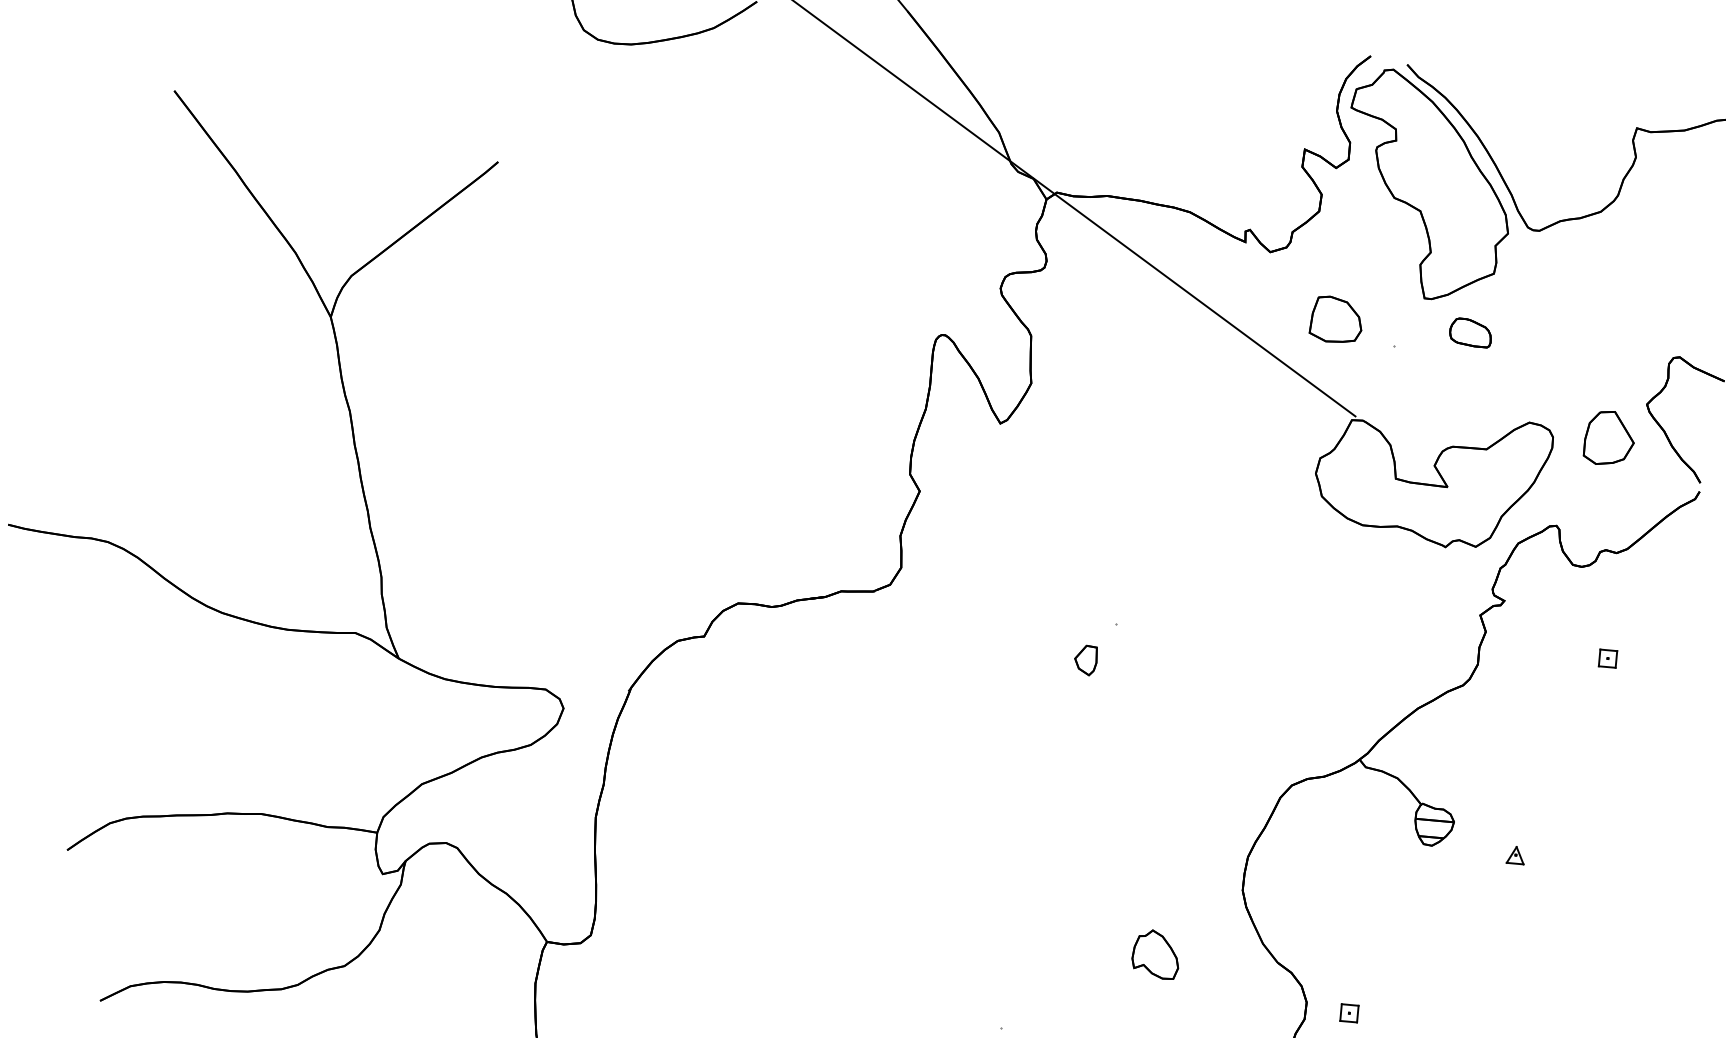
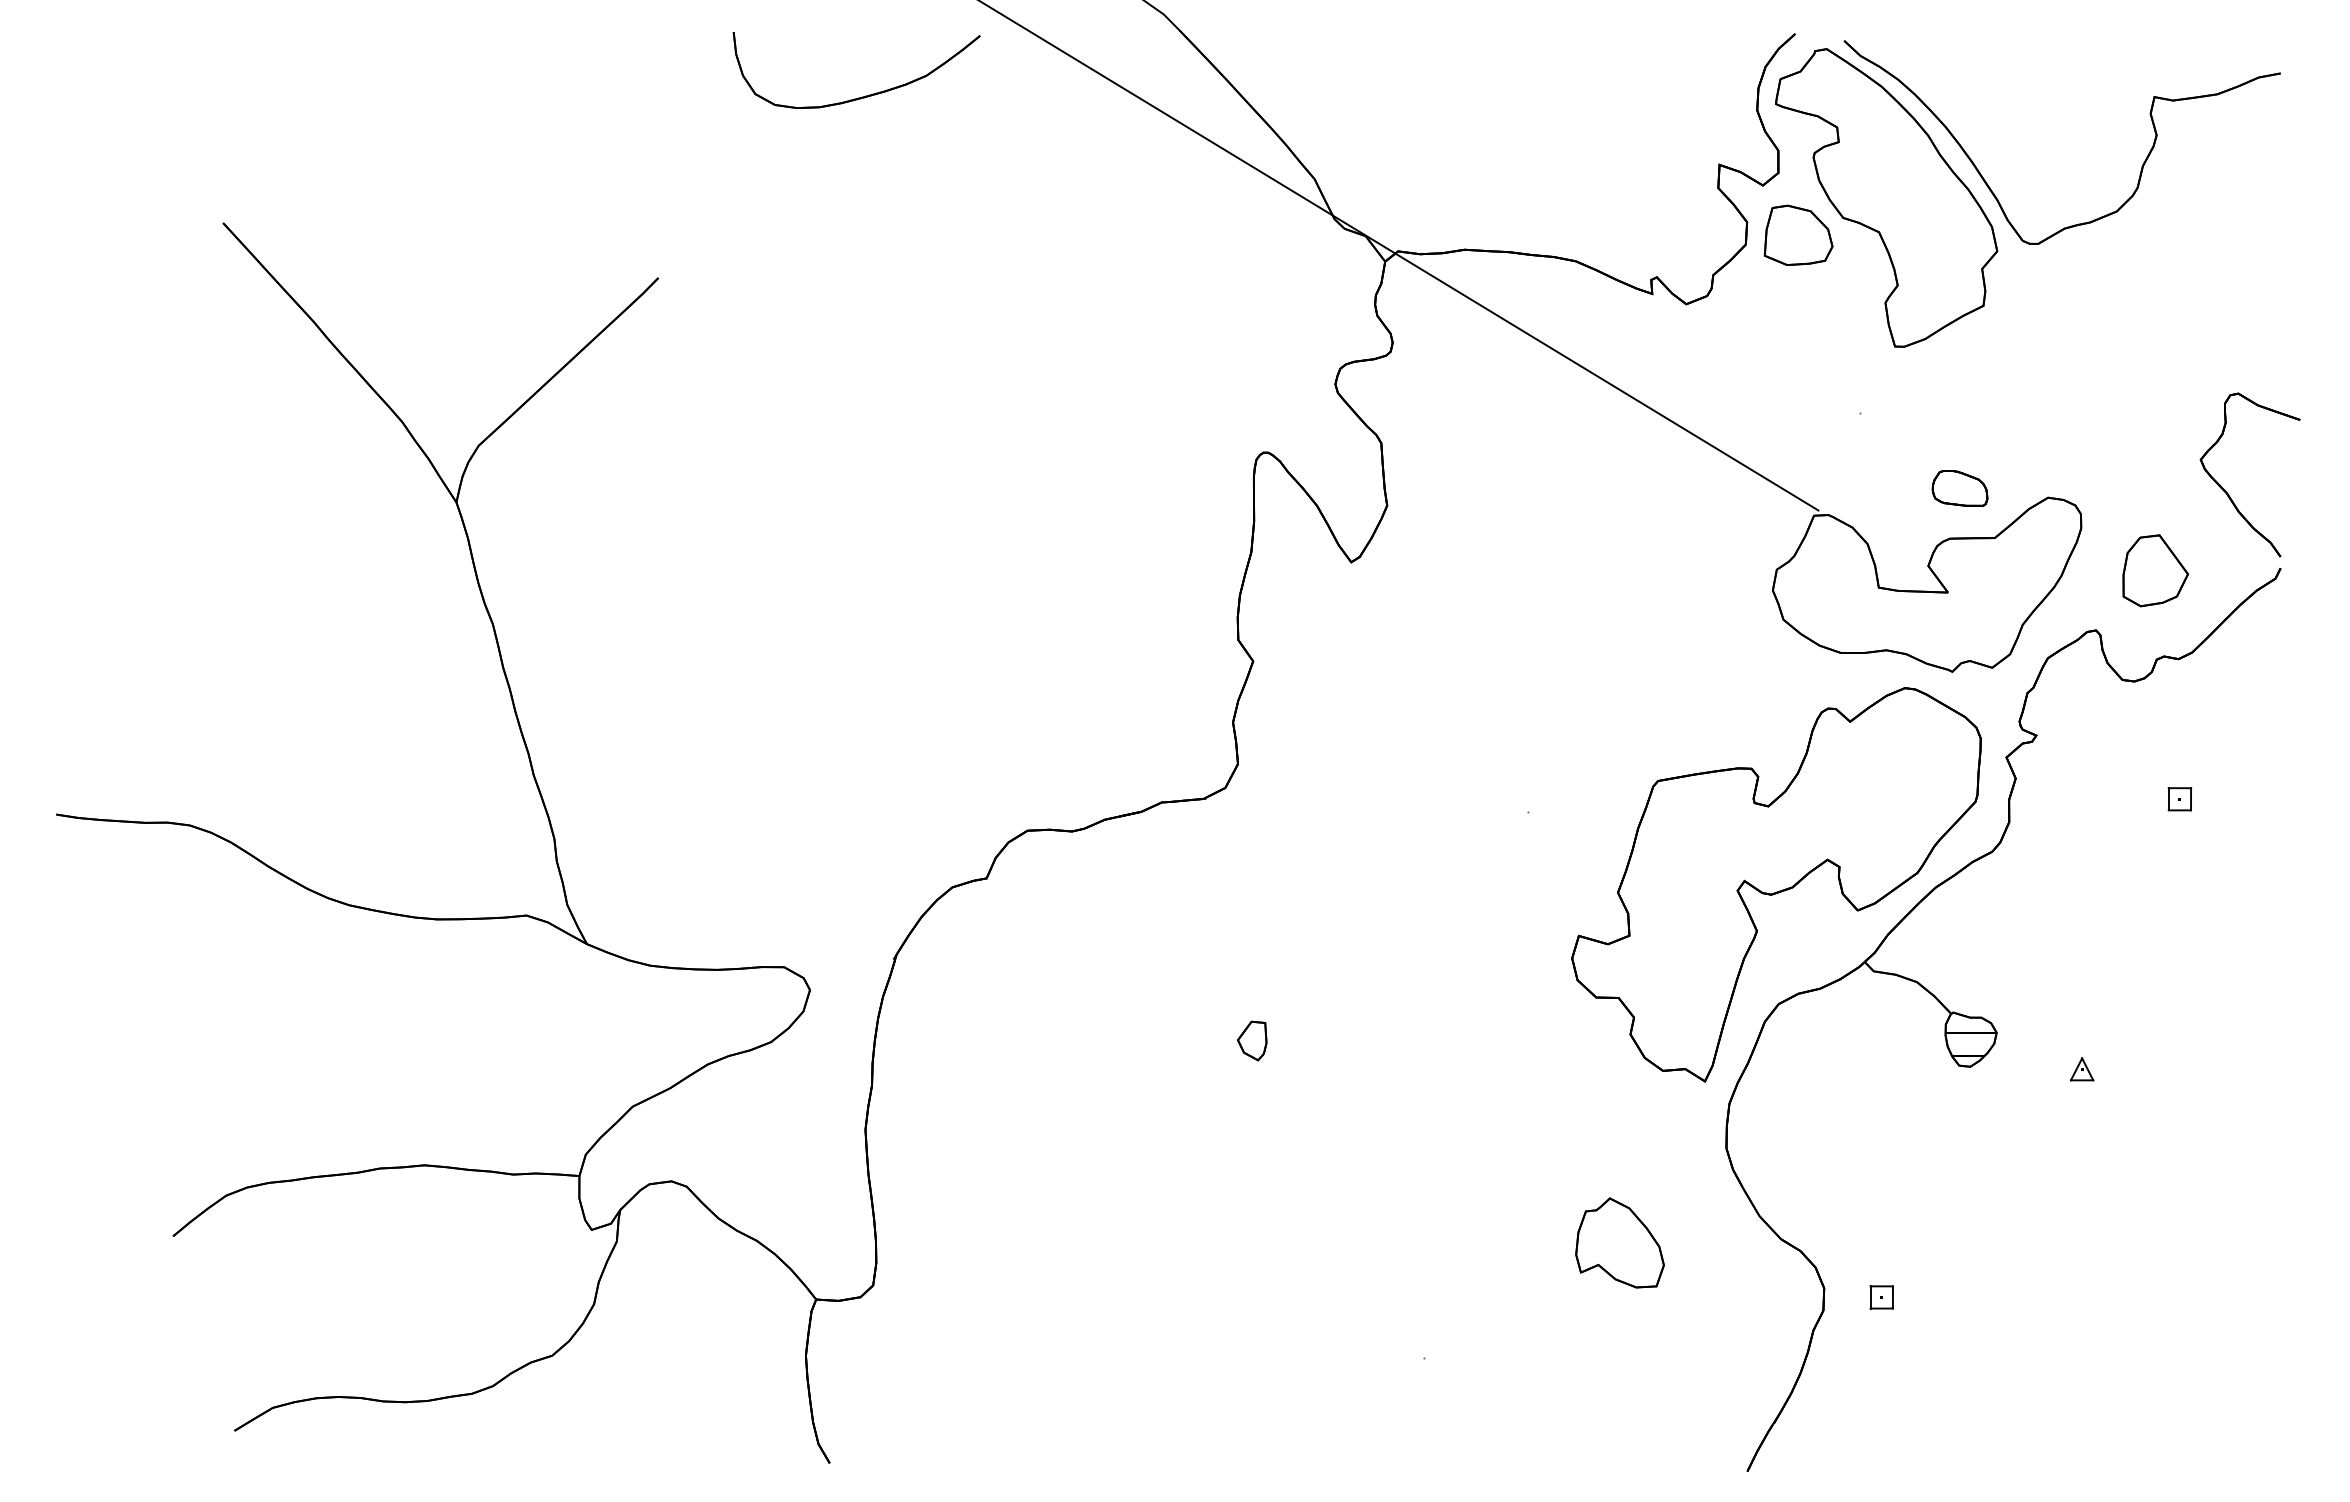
part: (1336, 319) -> (1798, 234), moved
part: (1470, 332) -> (1959, 488), moved
part: (1609, 438) -> (2155, 570), moved
part: (1086, 659) -> (1252, 1040), moved
part: (1298, 695) -> (1776, 884), added
part: (1155, 954) -> (1619, 1242), size x1.43

